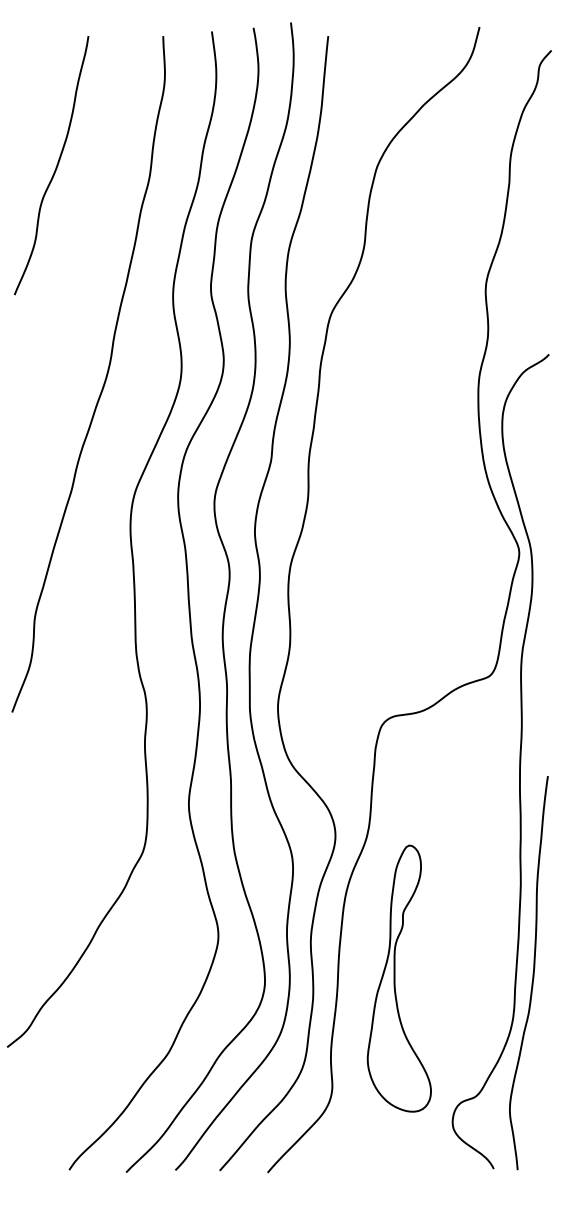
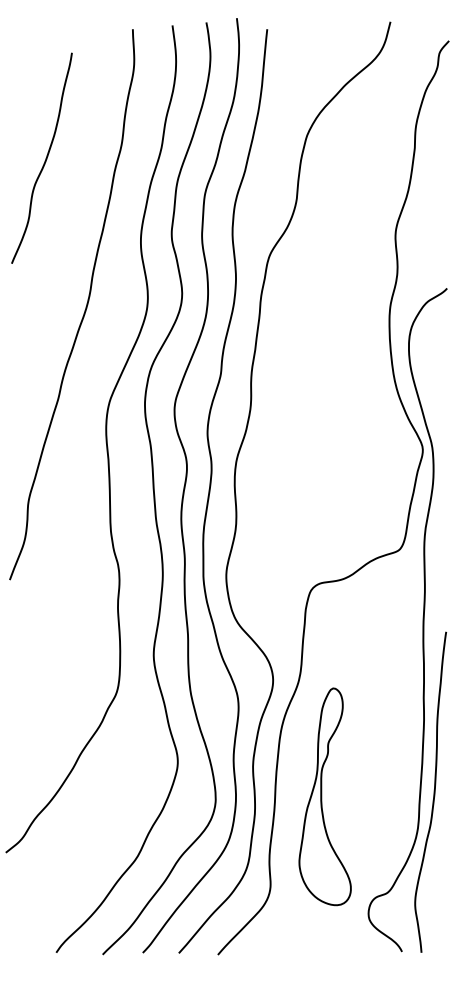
curve: (55, 167) -> (45, 159), moved

